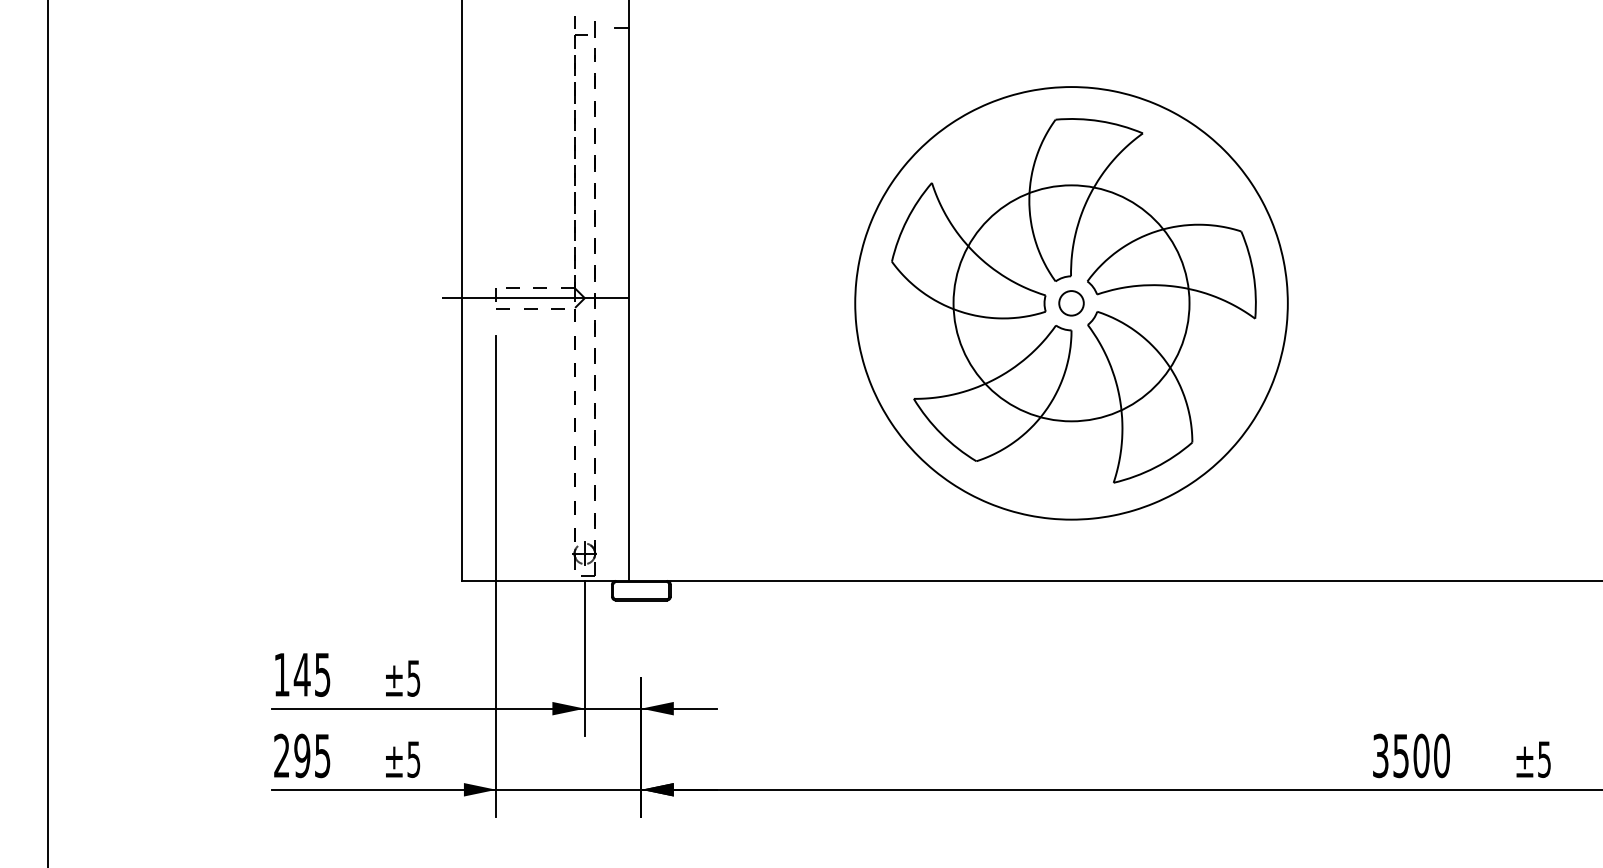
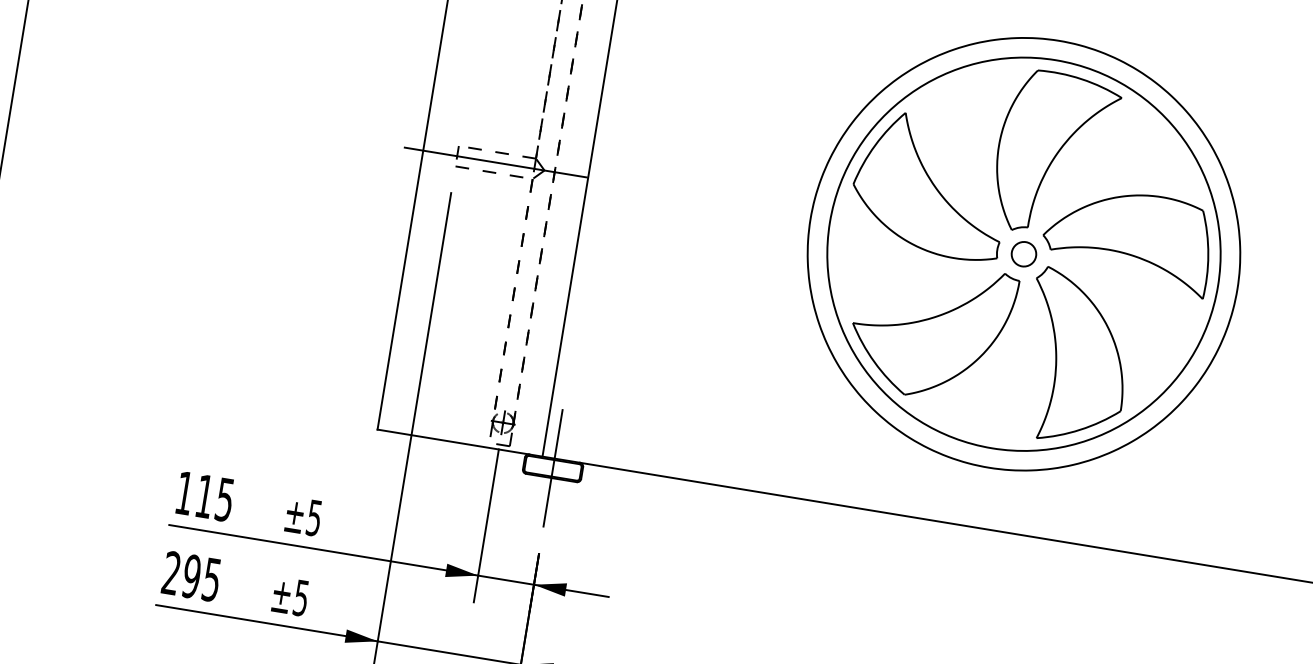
circle: (1071, 302) -> (1024, 253), size x1.67
line: (641, 590) -> (553, 468), added
text: (301, 674) -> (204, 496), 145 -> 115

